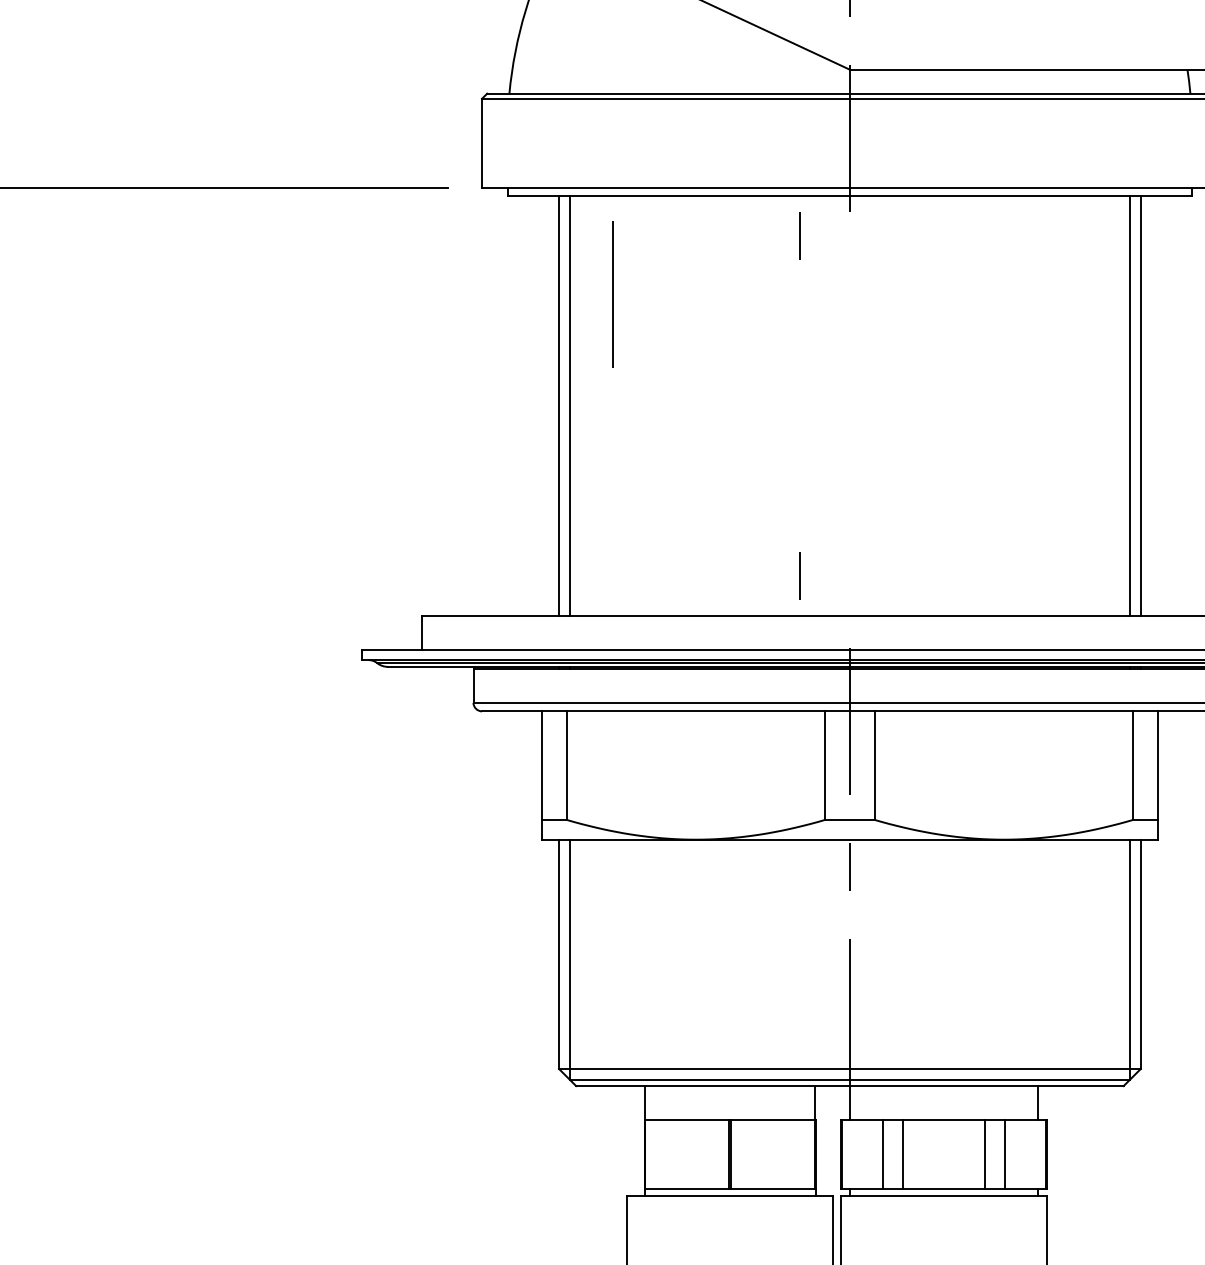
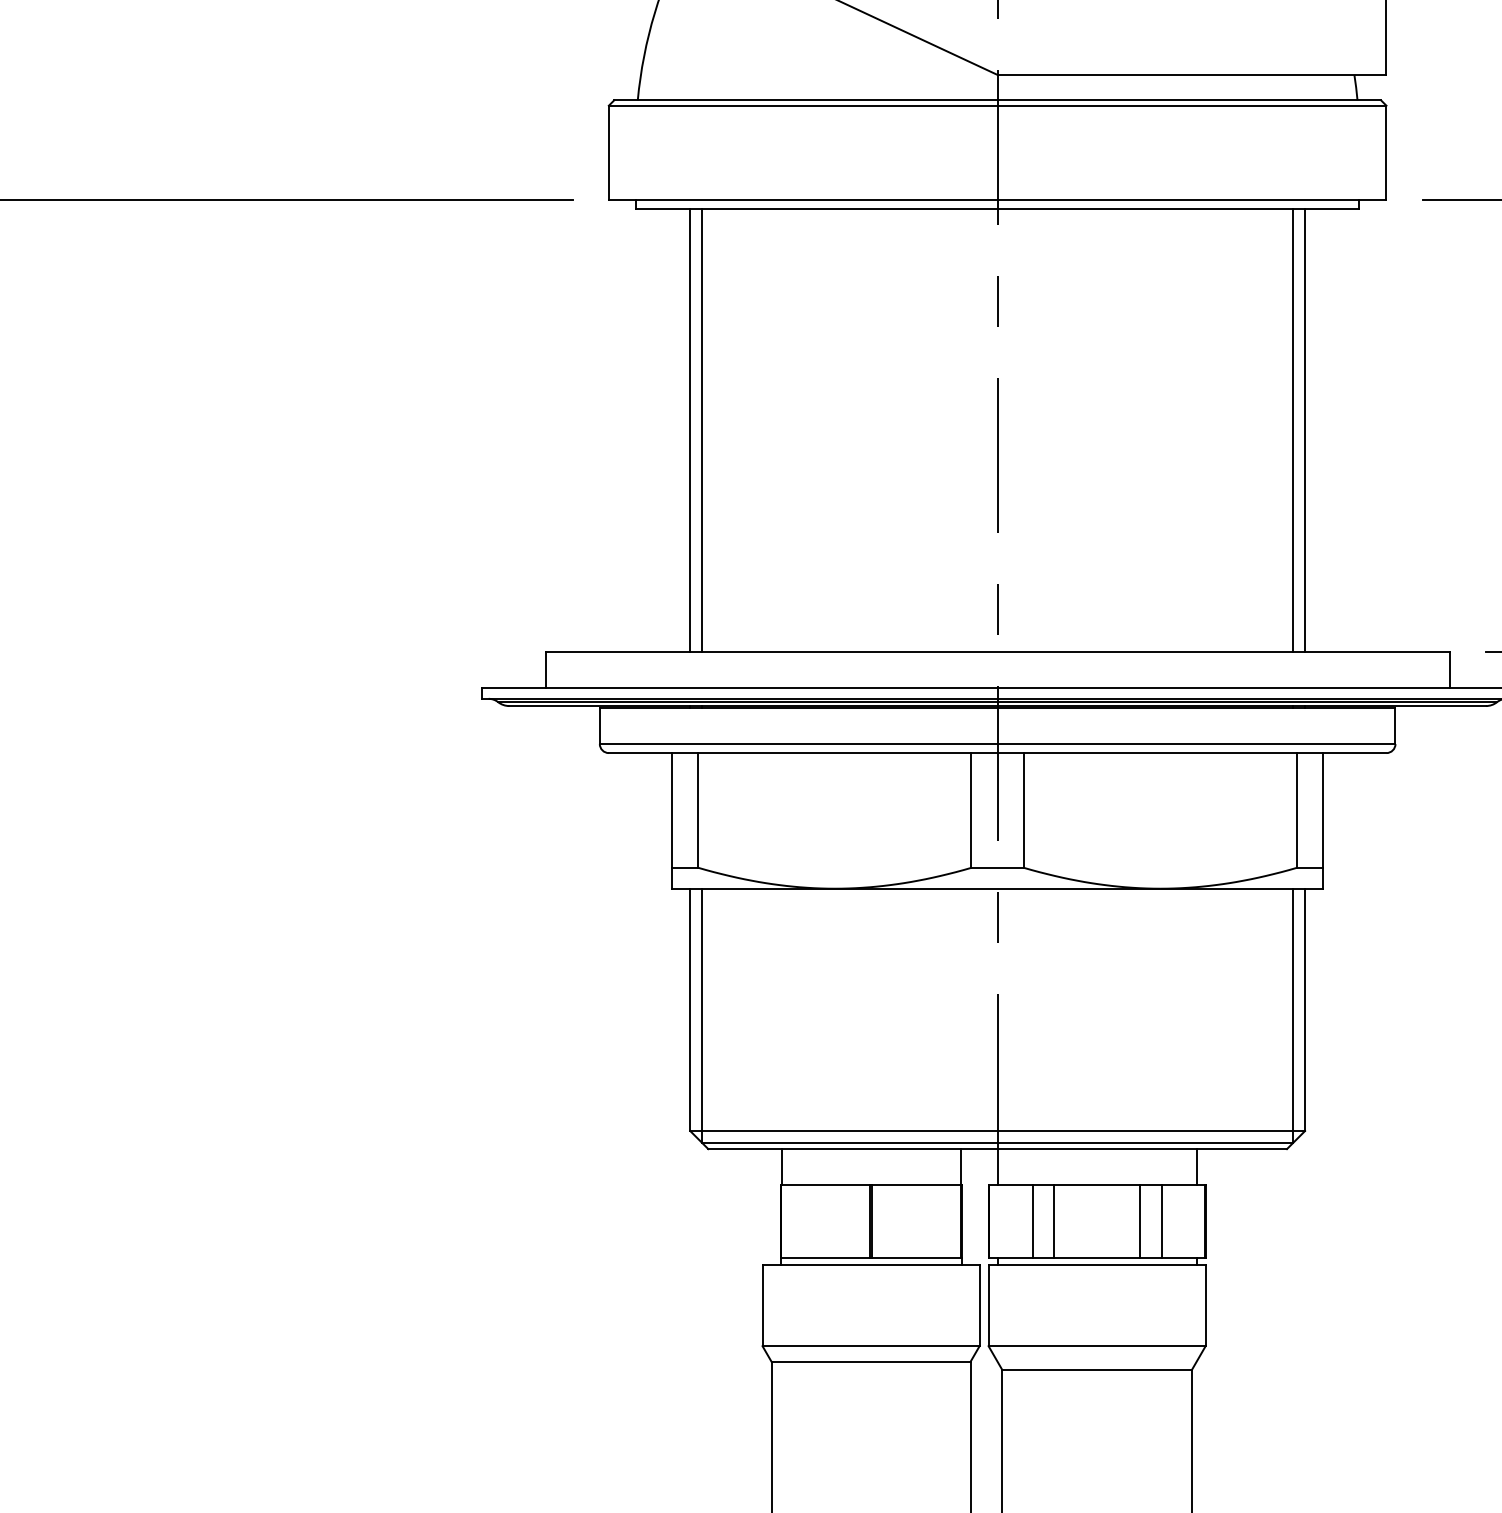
line: (799, 235) -> (997, 301), moved
line: (613, 294) -> (997, 455), moved
line: (799, 575) -> (997, 609), moved

